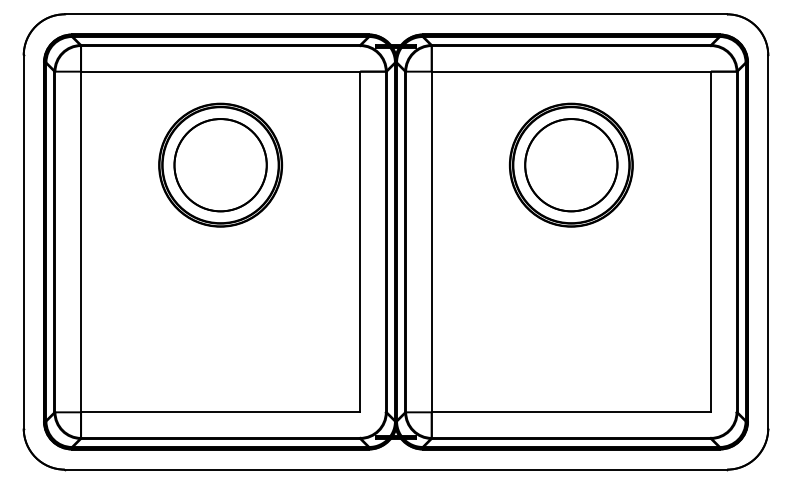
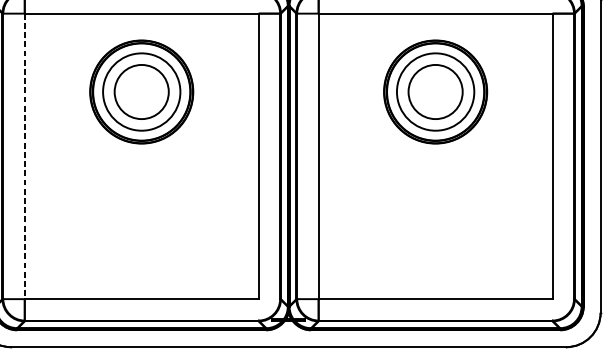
circle: (220, 165) -> (141, 92), size x0.7
circle: (571, 165) -> (435, 92), size x0.7
line: (81, 242) -> (25, 156), solid -> dashed

